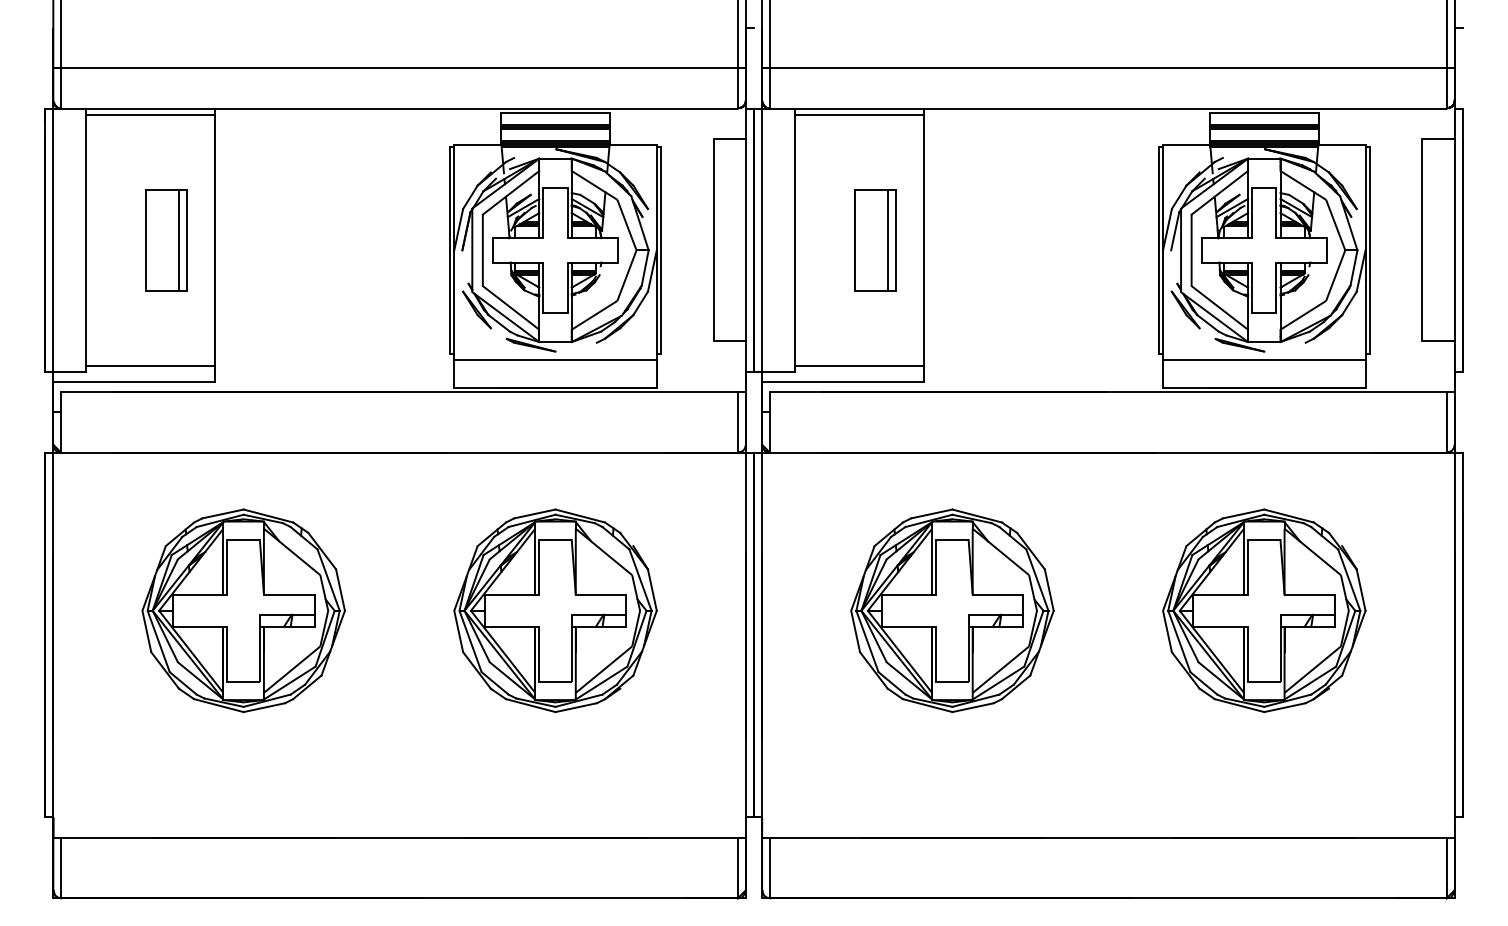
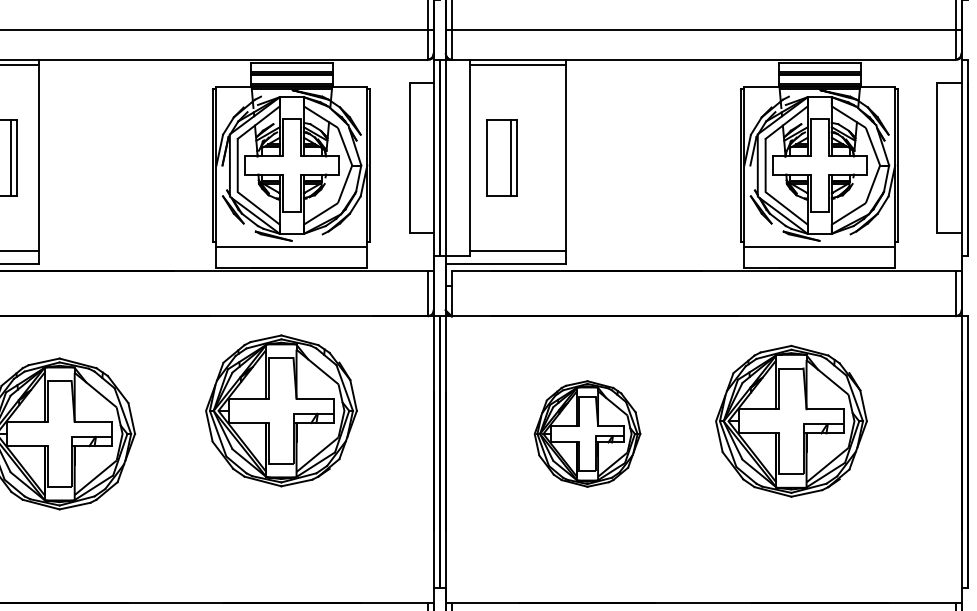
part: (875, 240) -> (501, 158), moved
part: (555, 610) -> (281, 410), moved
part: (952, 610) -> (587, 433), size x0.7
part: (1264, 610) -> (791, 421), moved

